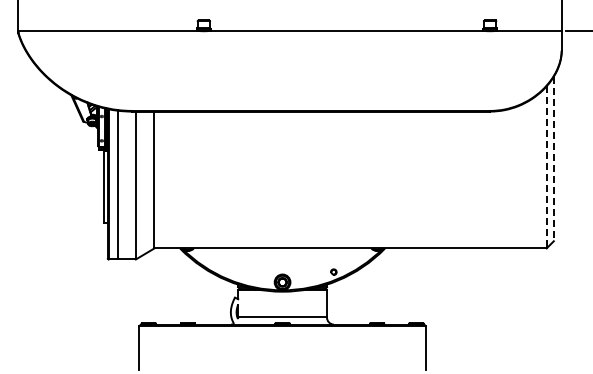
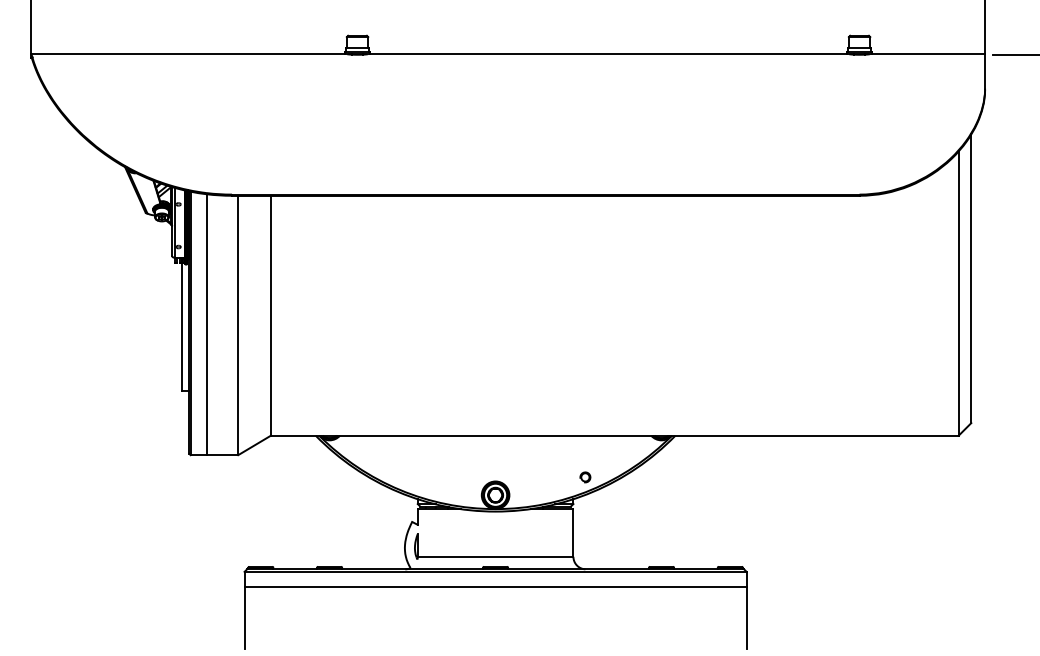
line: (553, 159) -> (970, 279), dashed -> solid
line: (546, 167) -> (958, 293), dashed -> solid
line: (282, 334) -> (495, 586), added

